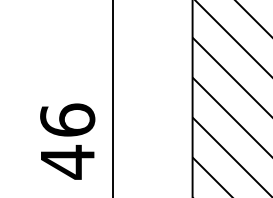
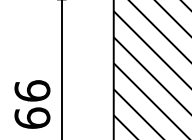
text: (67, 162) -> (32, 118), 46 -> 66

